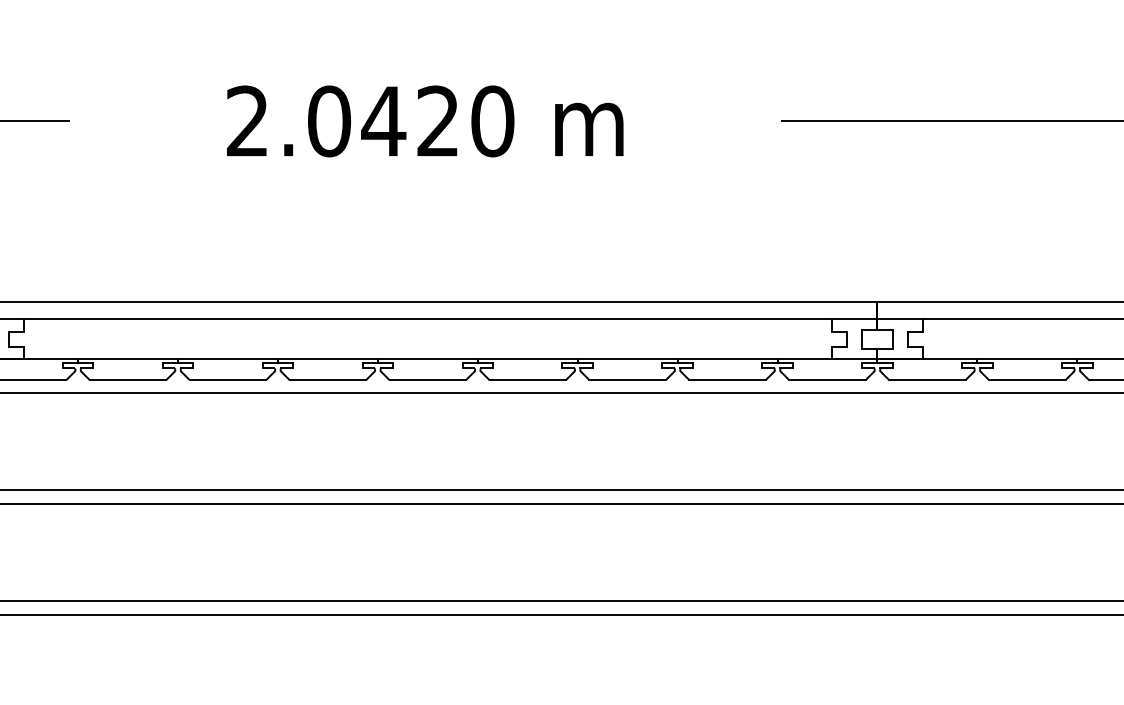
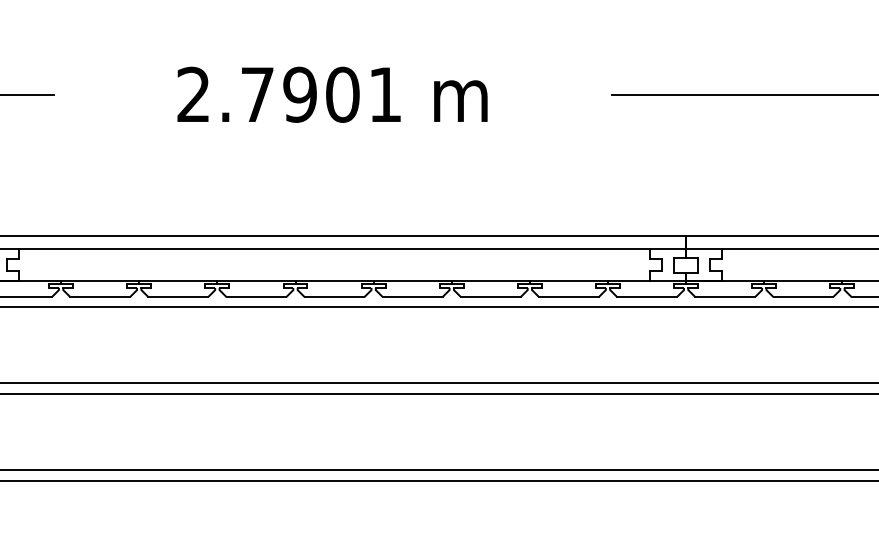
text: (411, 121) -> (321, 94), 2.0420 -> 2.7901

